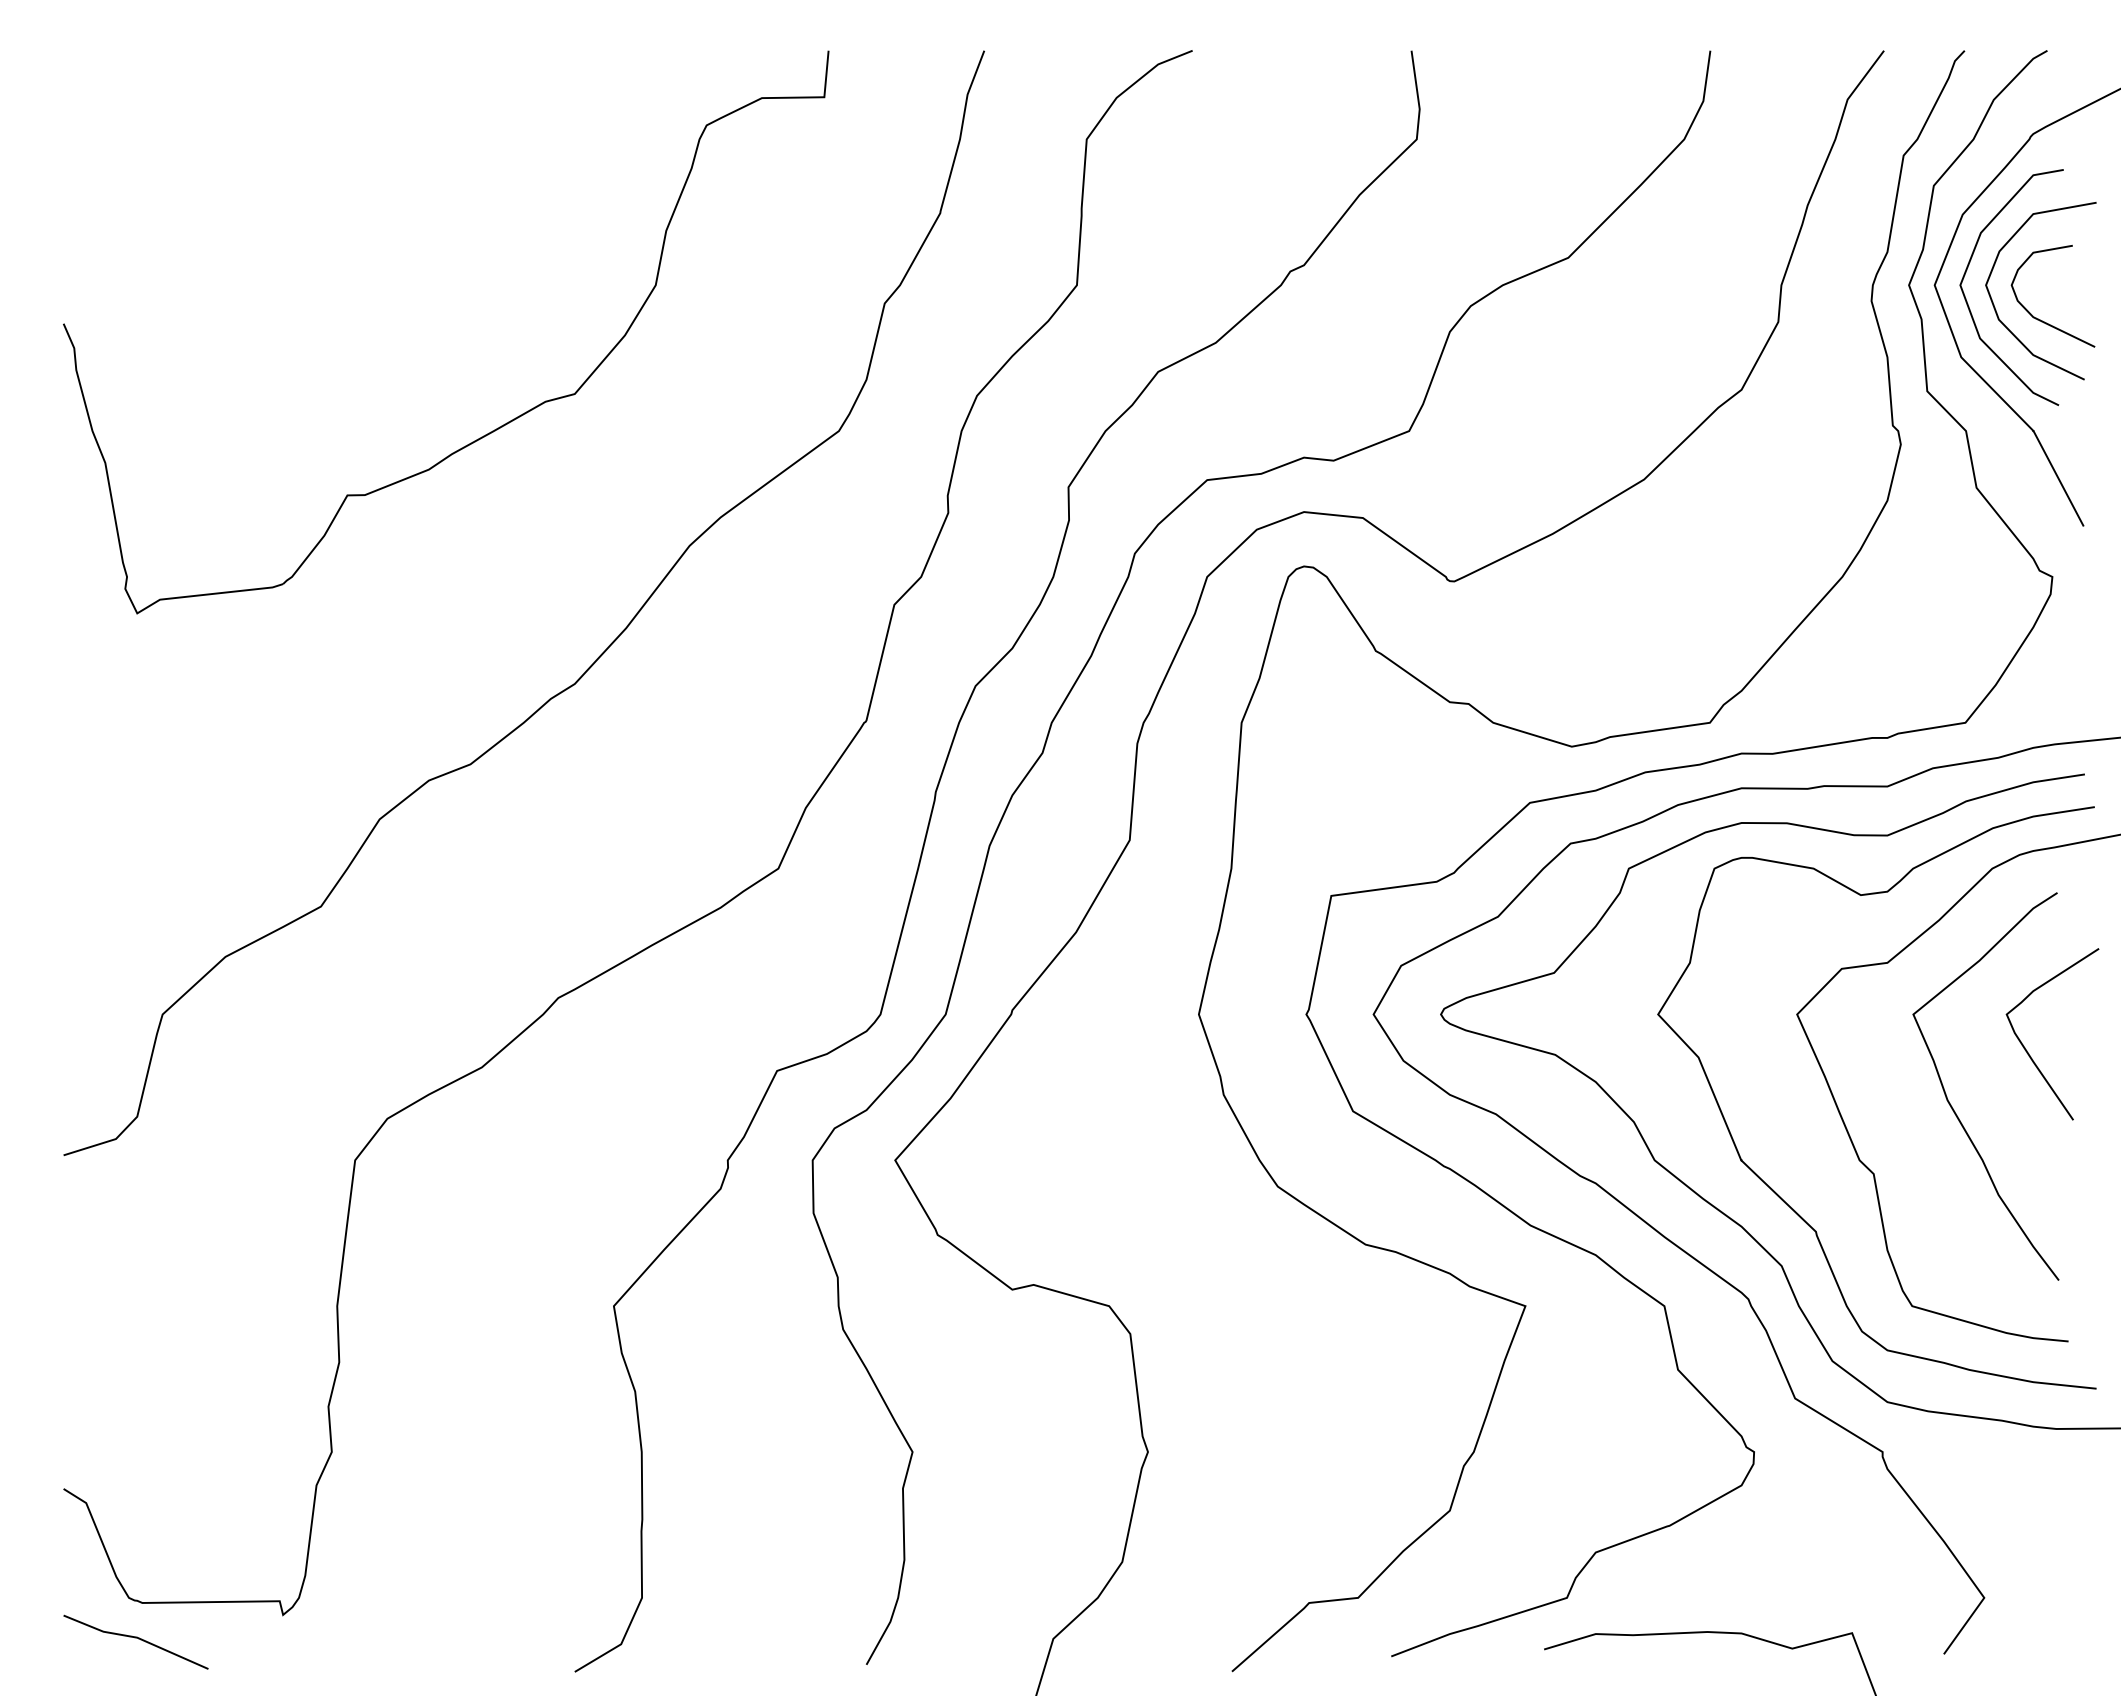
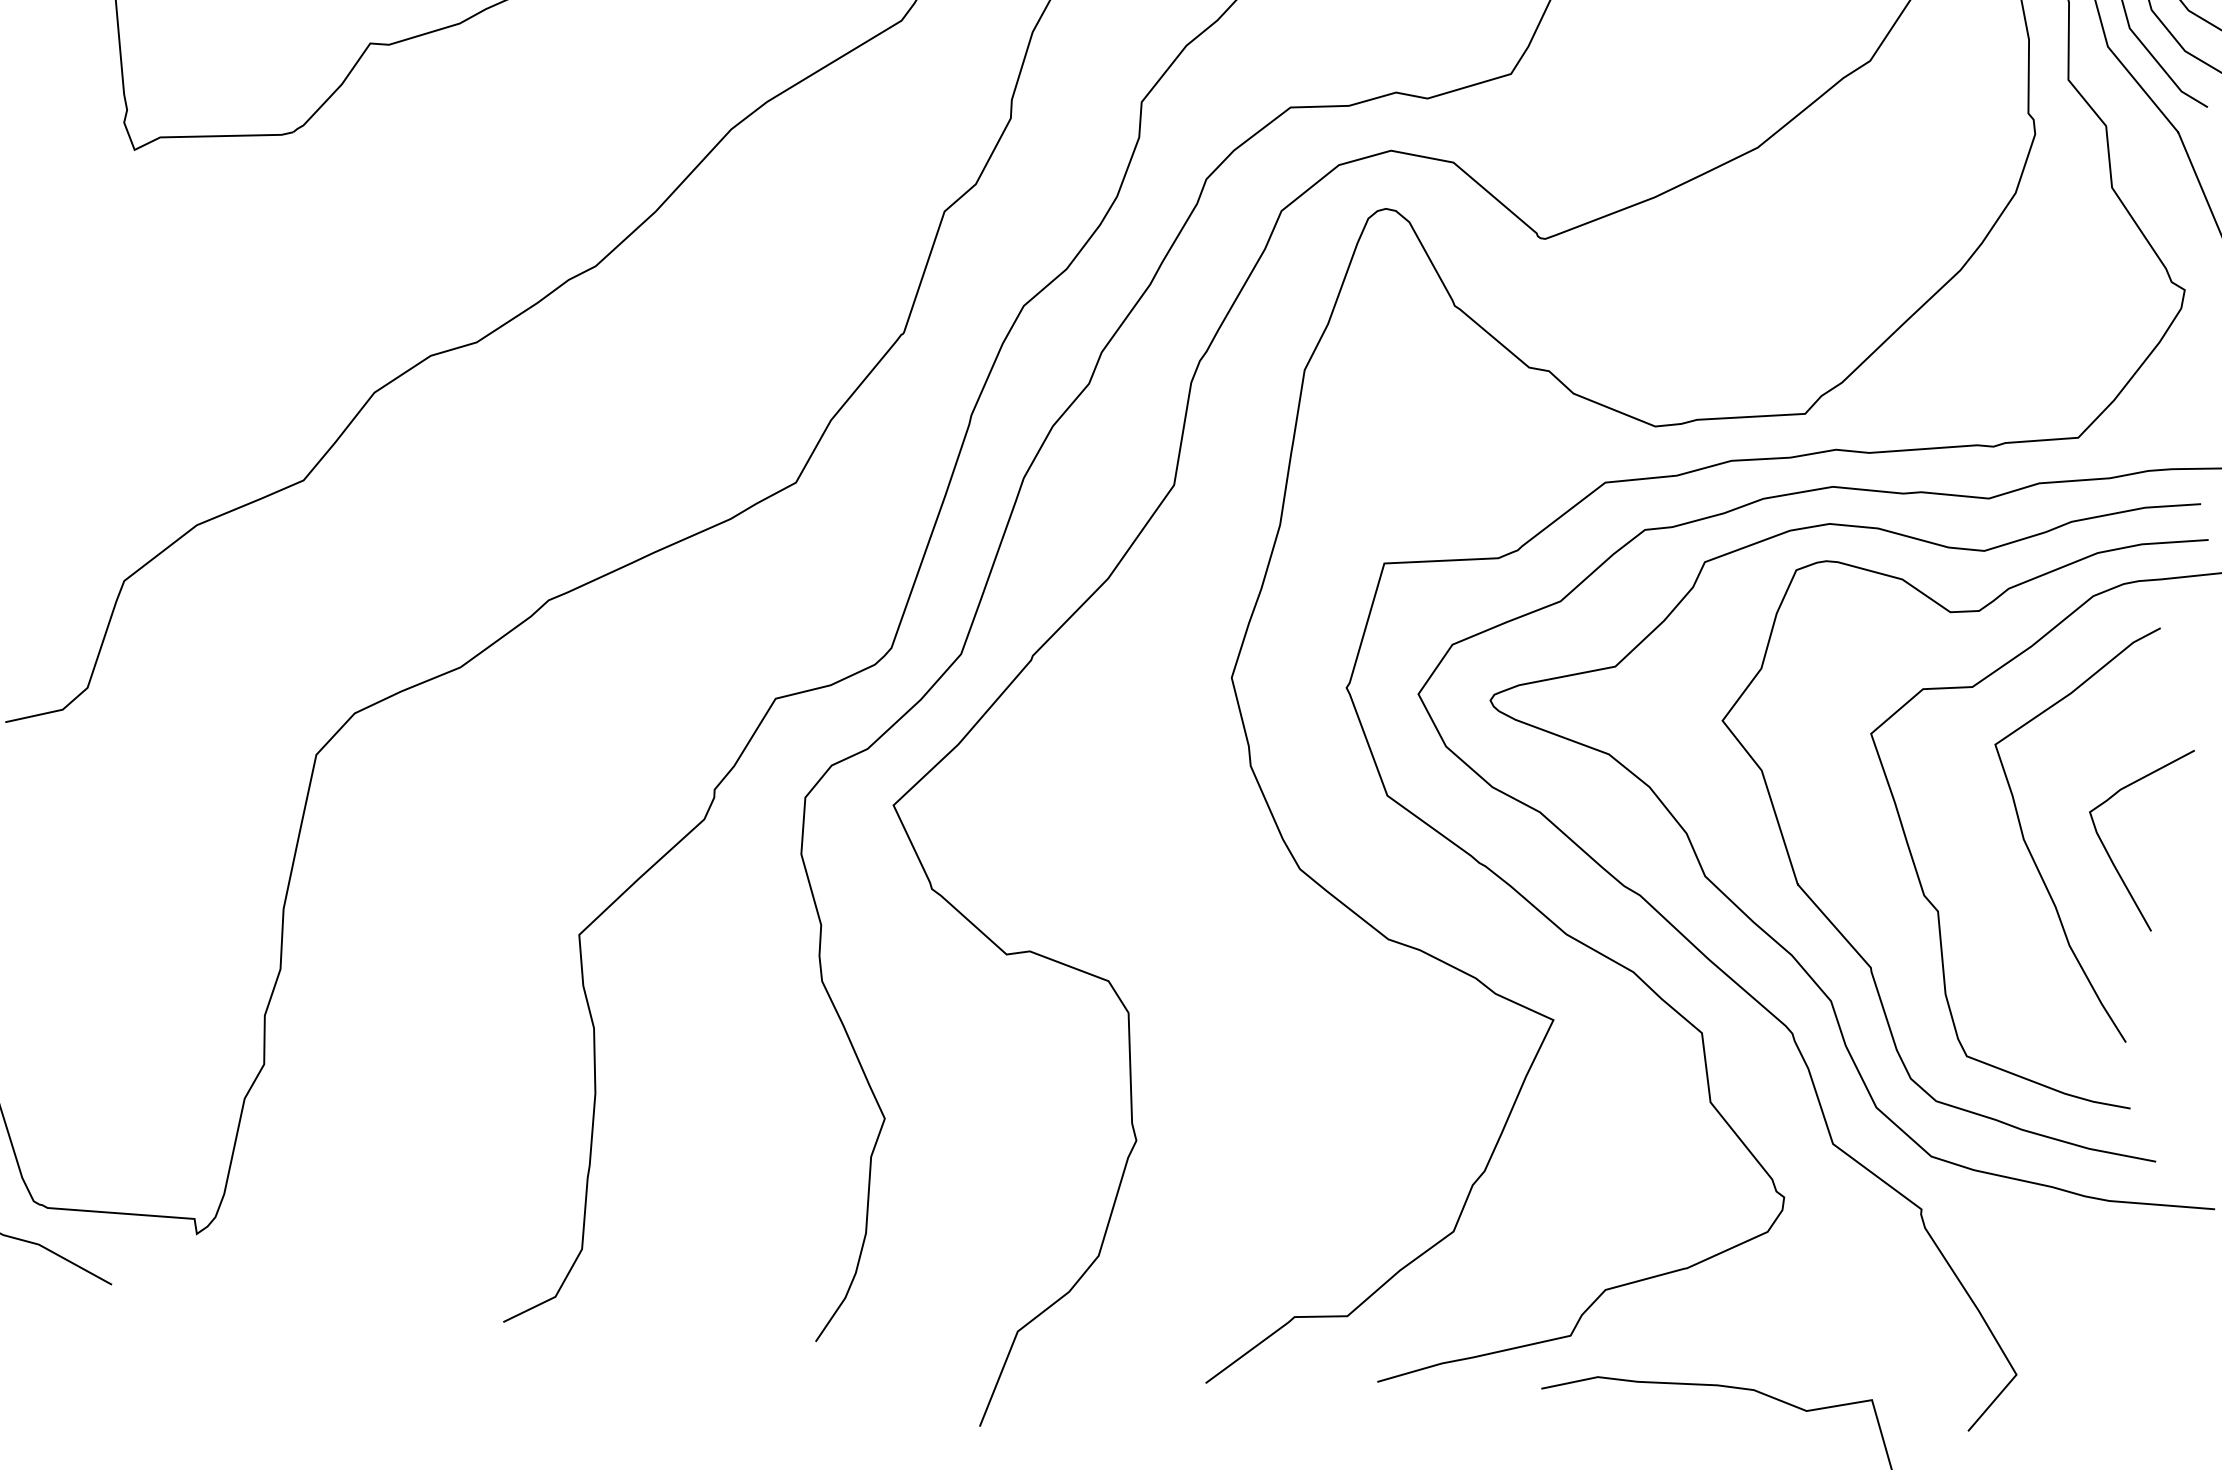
curve: (2027, 1050) -> (2108, 852), moved

